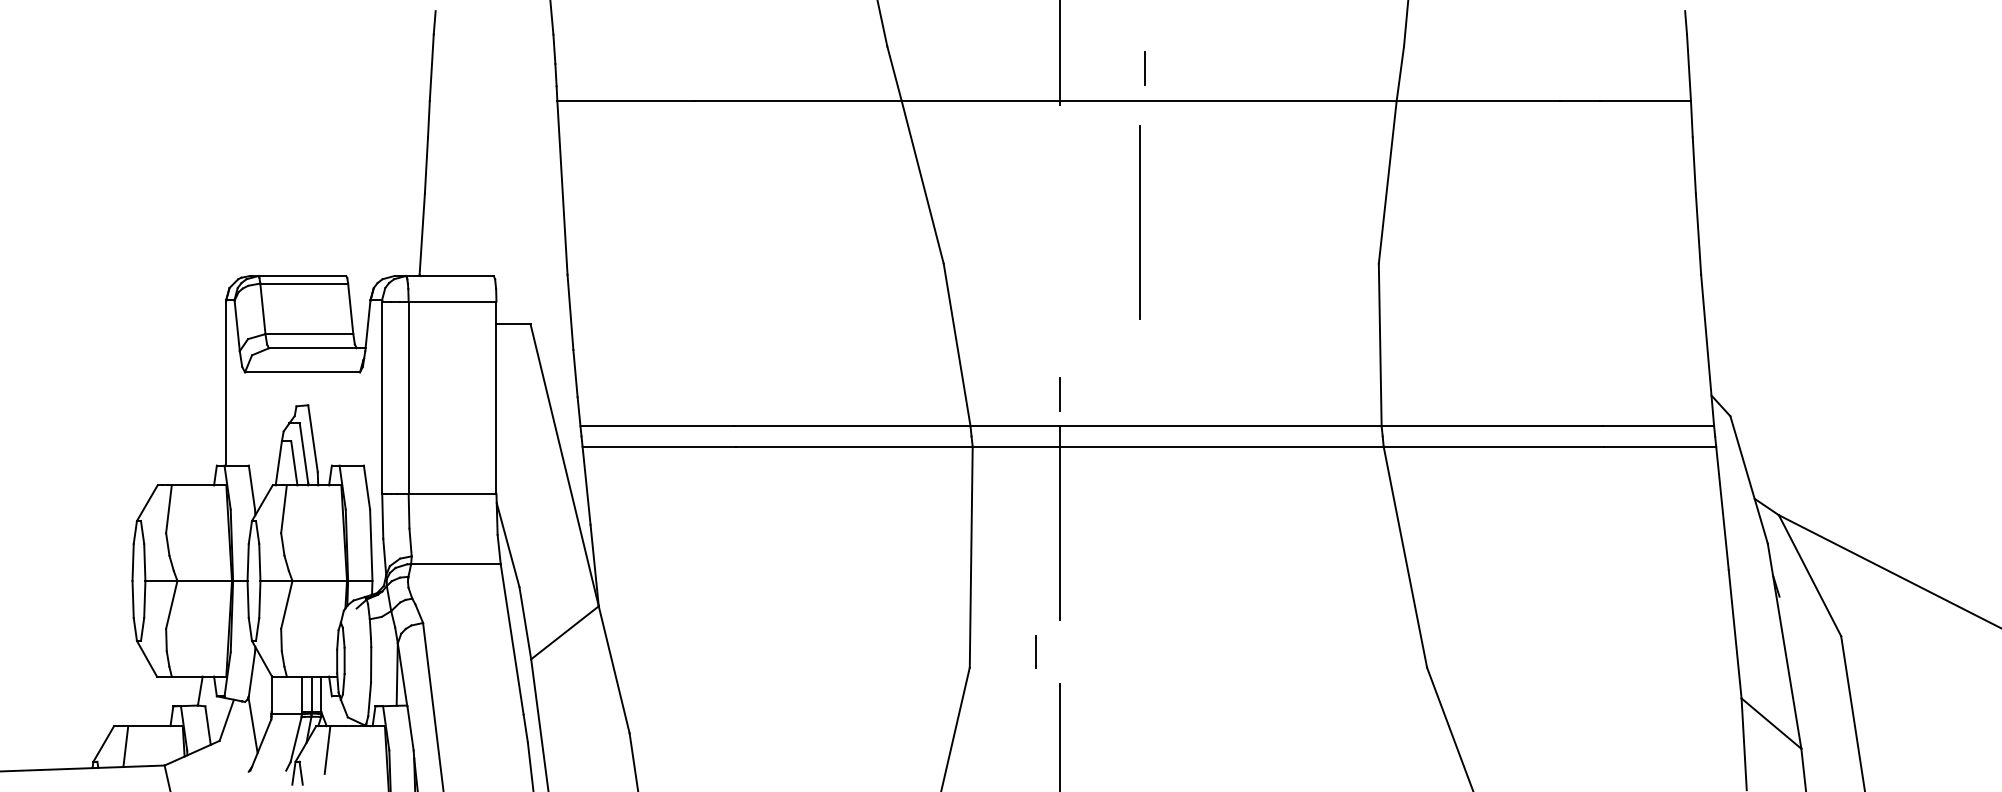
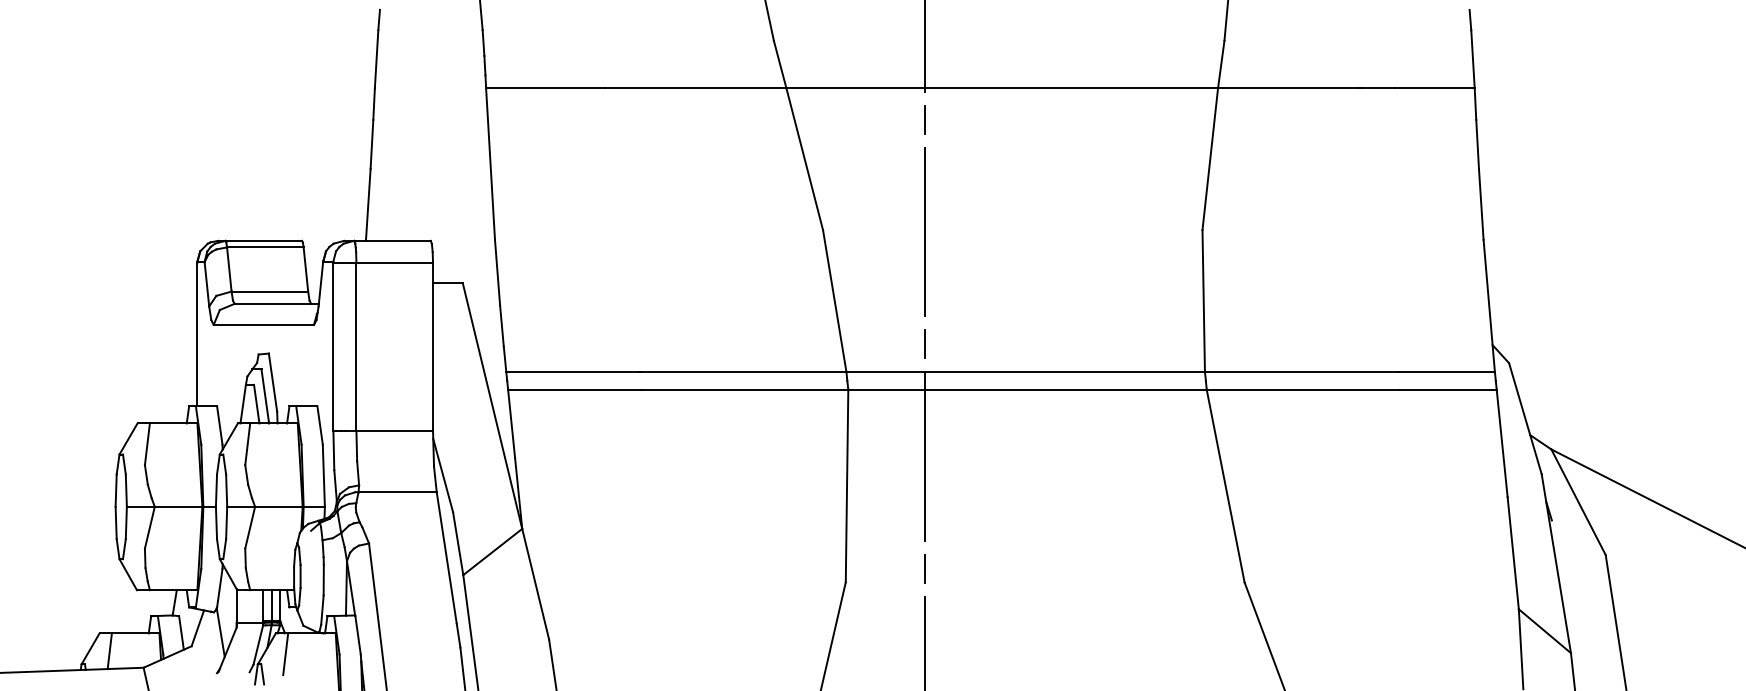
line: (1144, 68) -> (924, 119), moved
line: (1139, 221) -> (924, 231), moved
line: (1035, 651) -> (924, 568), moved

